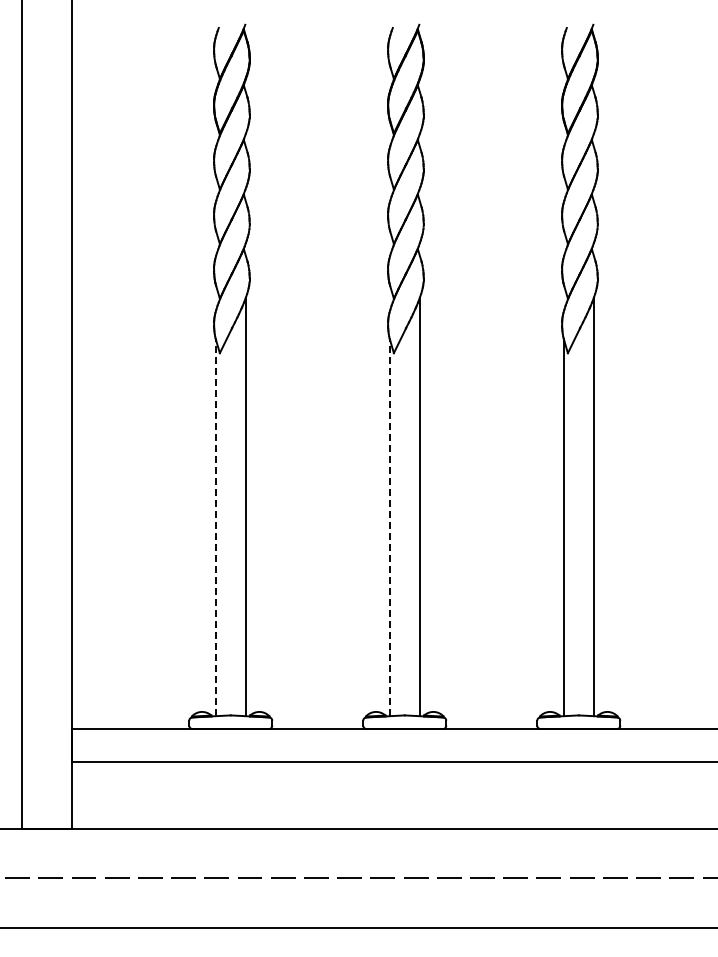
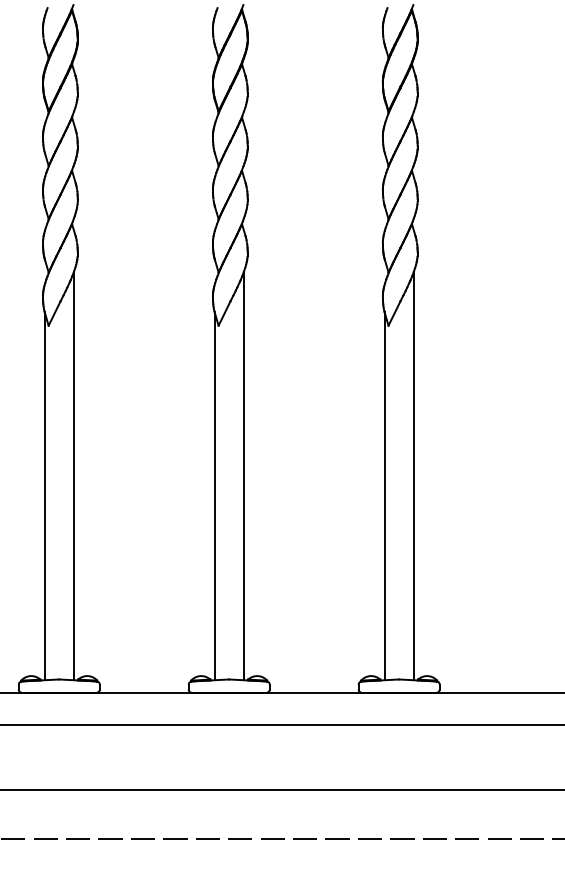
line: (215, 527) -> (44, 495), dashed -> solid
line: (389, 527) -> (214, 495), dashed -> solid

